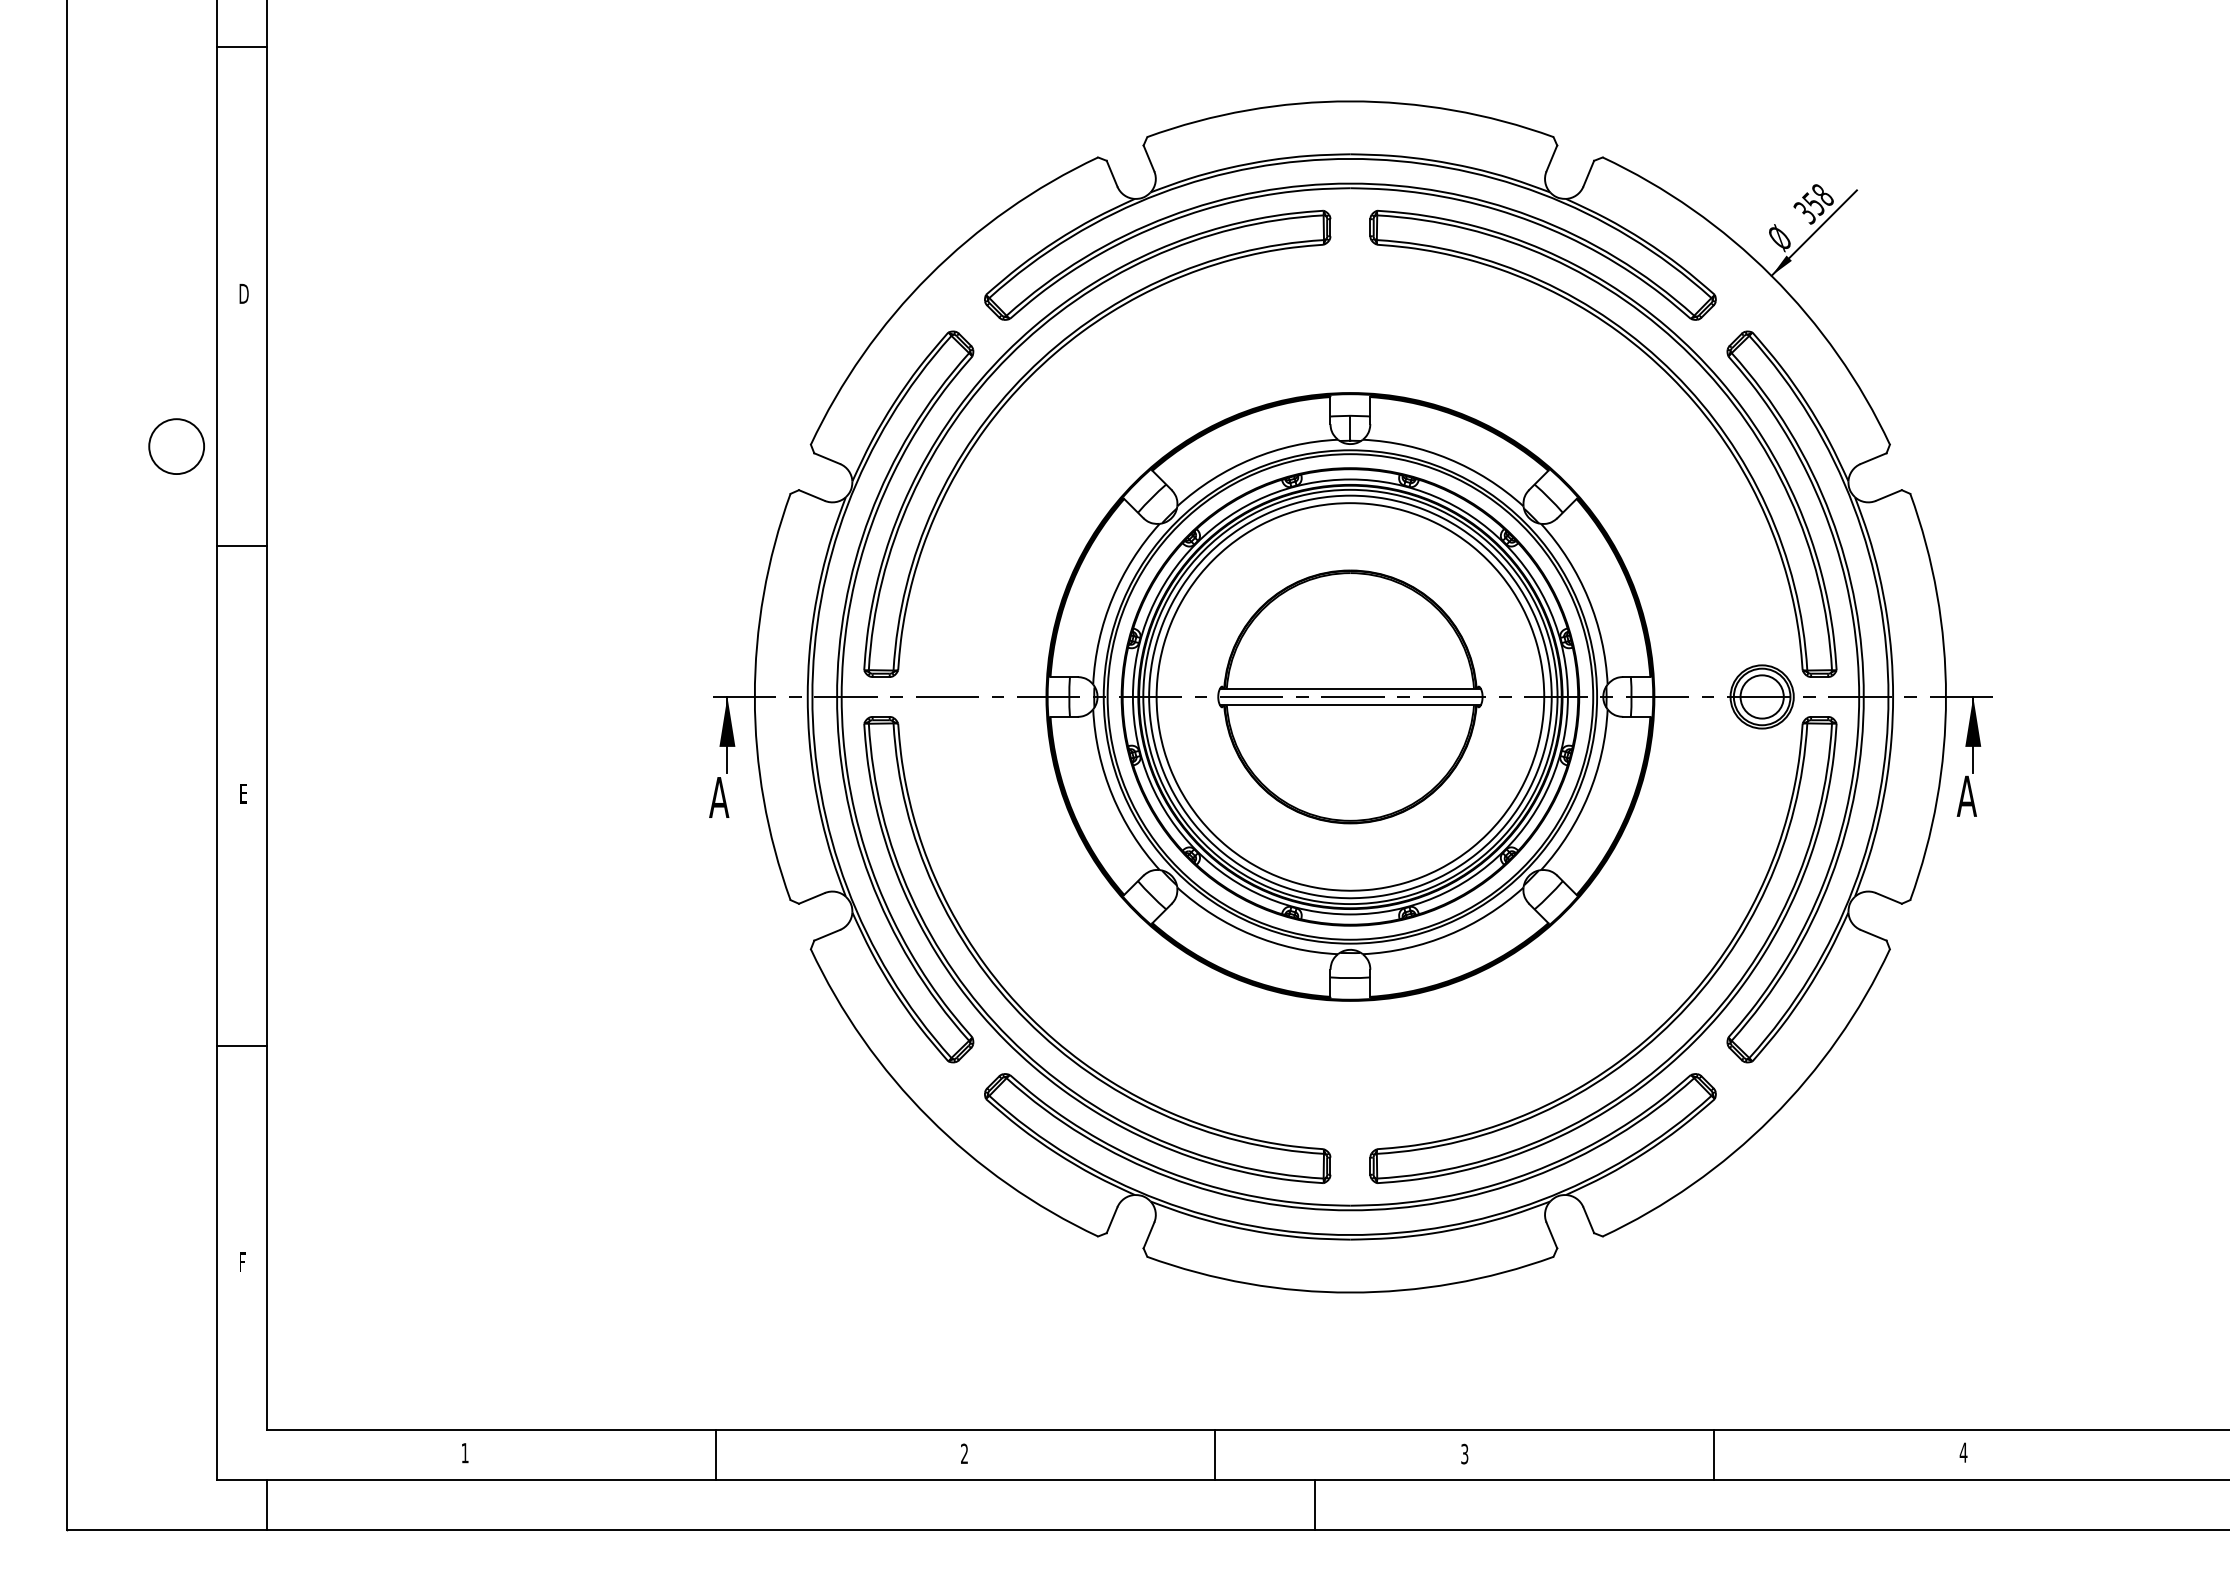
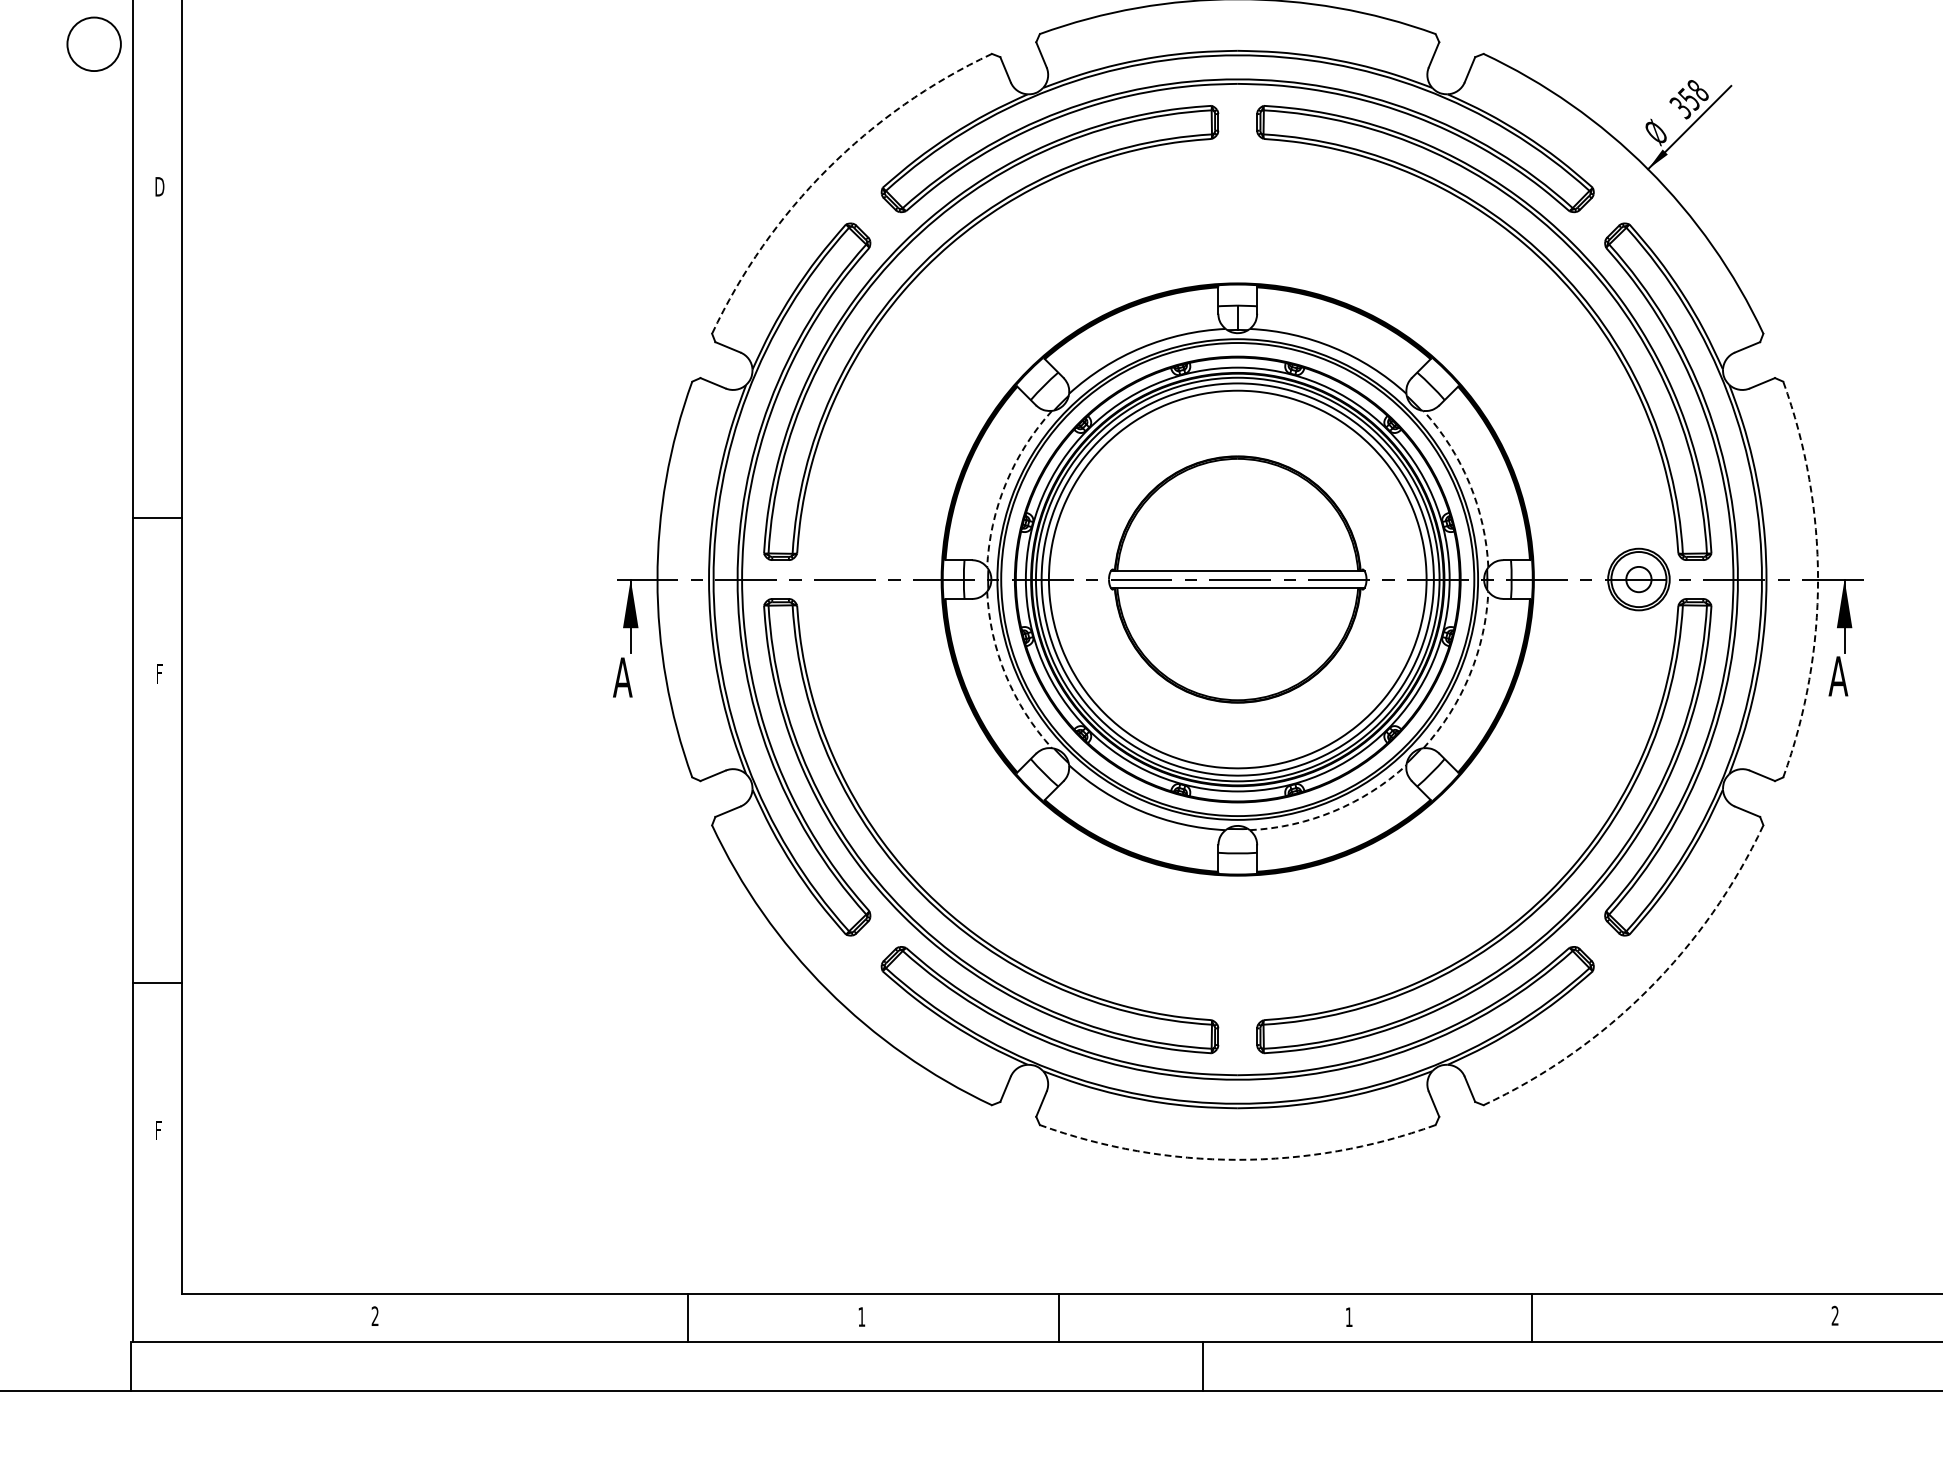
arc: (929, 275) -> (827, 168), solid -> dashed
circle: (176, 446) -> (94, 44), moved
line: (241, 546) -> (157, 517), moved
arc: (1112, 598) -> (1005, 483), solid -> dashed
arc: (1588, 598) -> (1469, 483), solid -> dashed
circle: (1761, 696) -> (1638, 579), size x0.6
arc: (1946, 696) -> (1818, 579), solid -> dashed
text: (243, 793) -> (159, 673), E -> F
arc: (1112, 795) -> (1005, 675), solid -> dashed
arc: (1588, 795) -> (1469, 675), solid -> dashed
arc: (1448, 934) -> (1333, 810), solid -> dashed
line: (241, 1045) -> (157, 983), moved
arc: (1771, 1118) -> (1648, 990), solid -> dashed
arc: (1350, 1292) -> (1237, 1159), solid -> dashed
text: (464, 1452) -> (374, 1315), 1 -> 2
text: (1963, 1452) -> (1835, 1315), 4 -> 2
text: (964, 1453) -> (861, 1316), 2 -> 1
text: (1464, 1453) -> (1348, 1316), 3 -> 1
line: (715, 1454) -> (687, 1317), moved
line: (1214, 1454) -> (1058, 1317), moved
line: (1713, 1454) -> (1531, 1317), moved
line: (266, 1504) -> (131, 1366), moved

